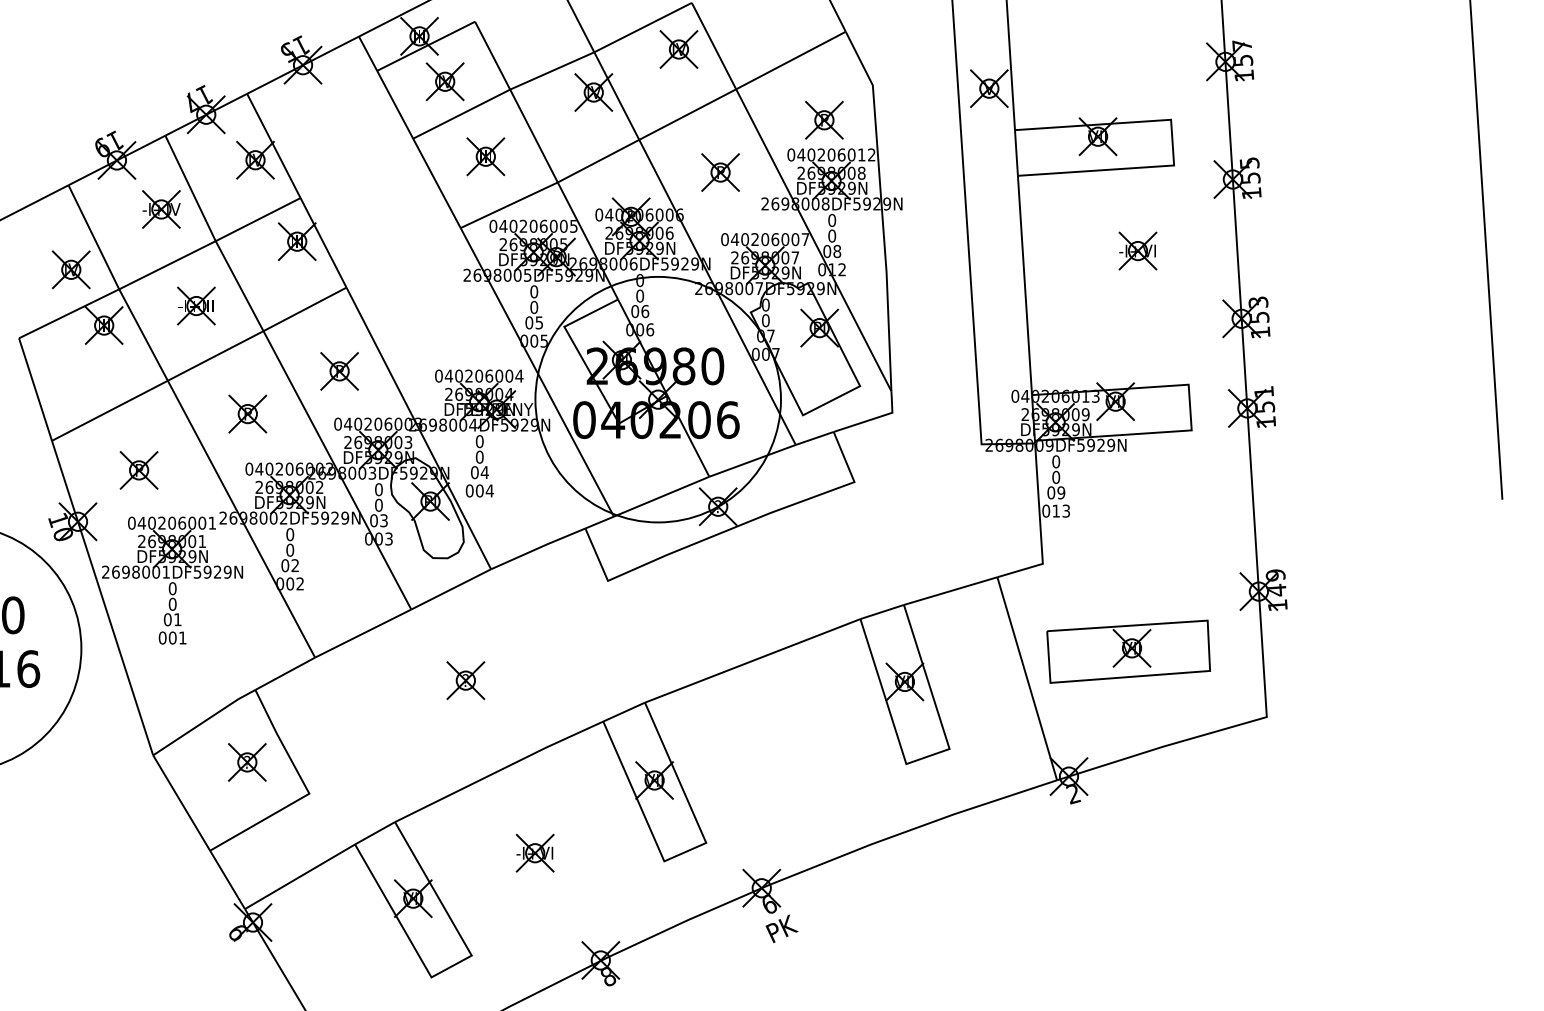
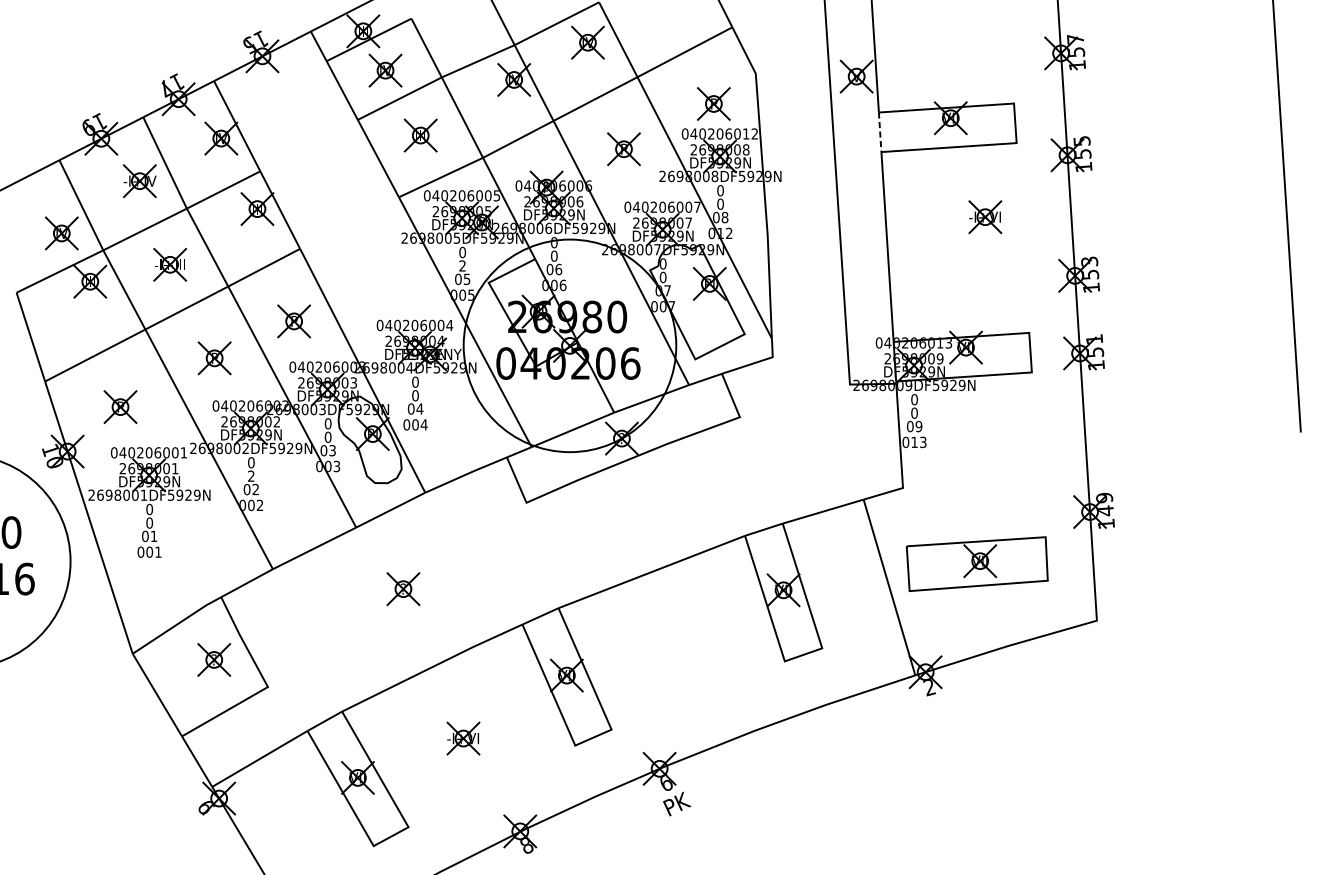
line: (1016, 153) -> (880, 132), solid -> dashed
text: (534, 307) -> (462, 266), 0 -> 2
text: (290, 549) -> (251, 475), 0 -> 2

